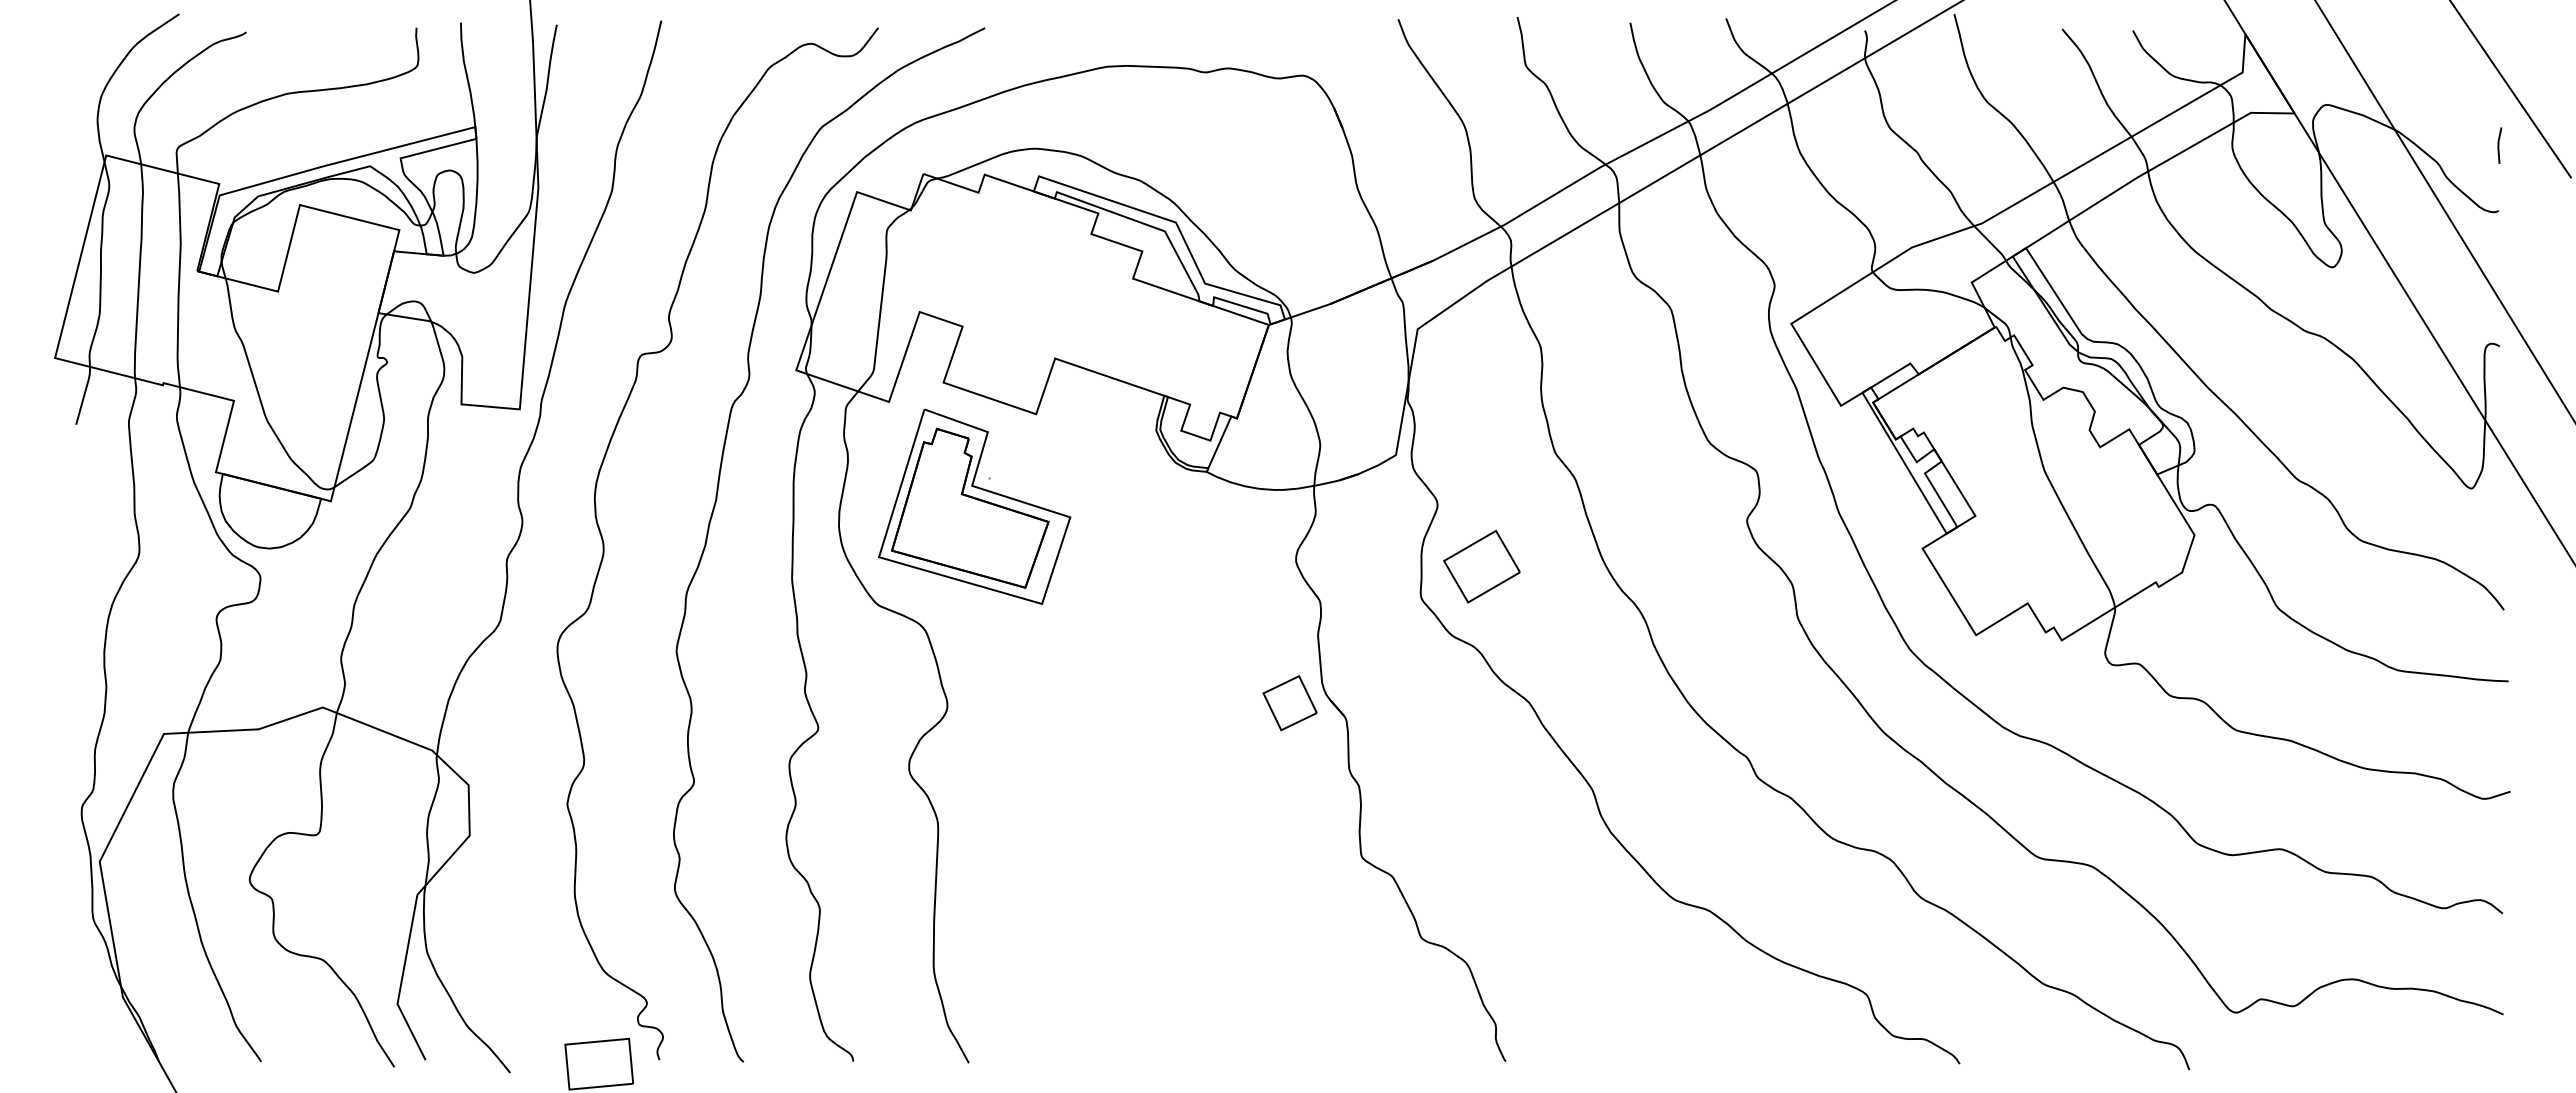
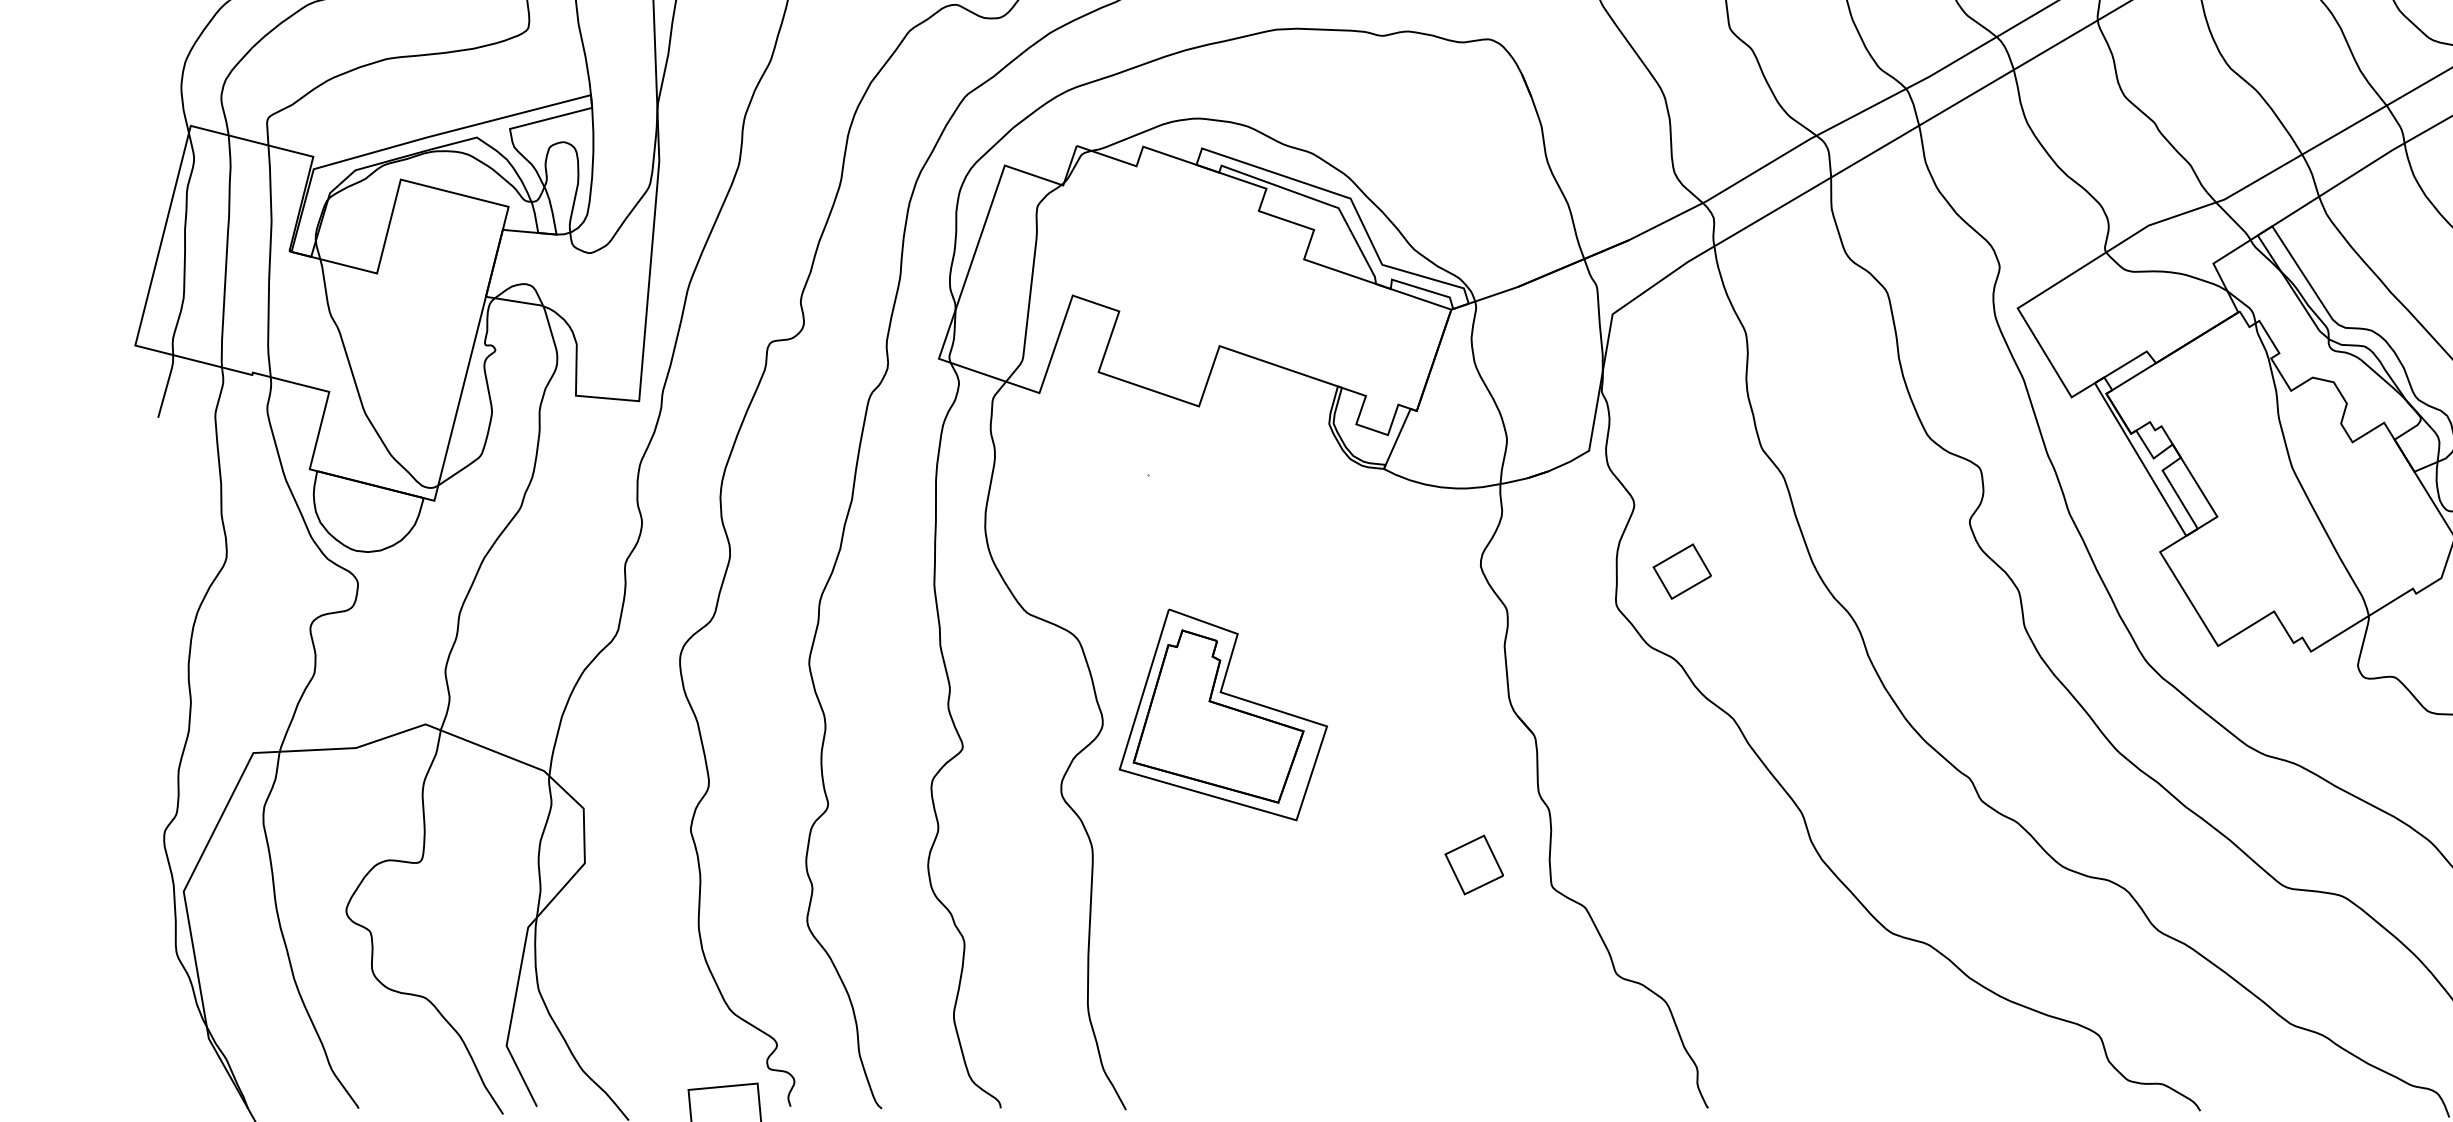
part: (974, 506) -> (1223, 714), moved
part: (1481, 566) -> (1681, 571), size x0.7
part: (1289, 703) -> (1473, 865), moved

